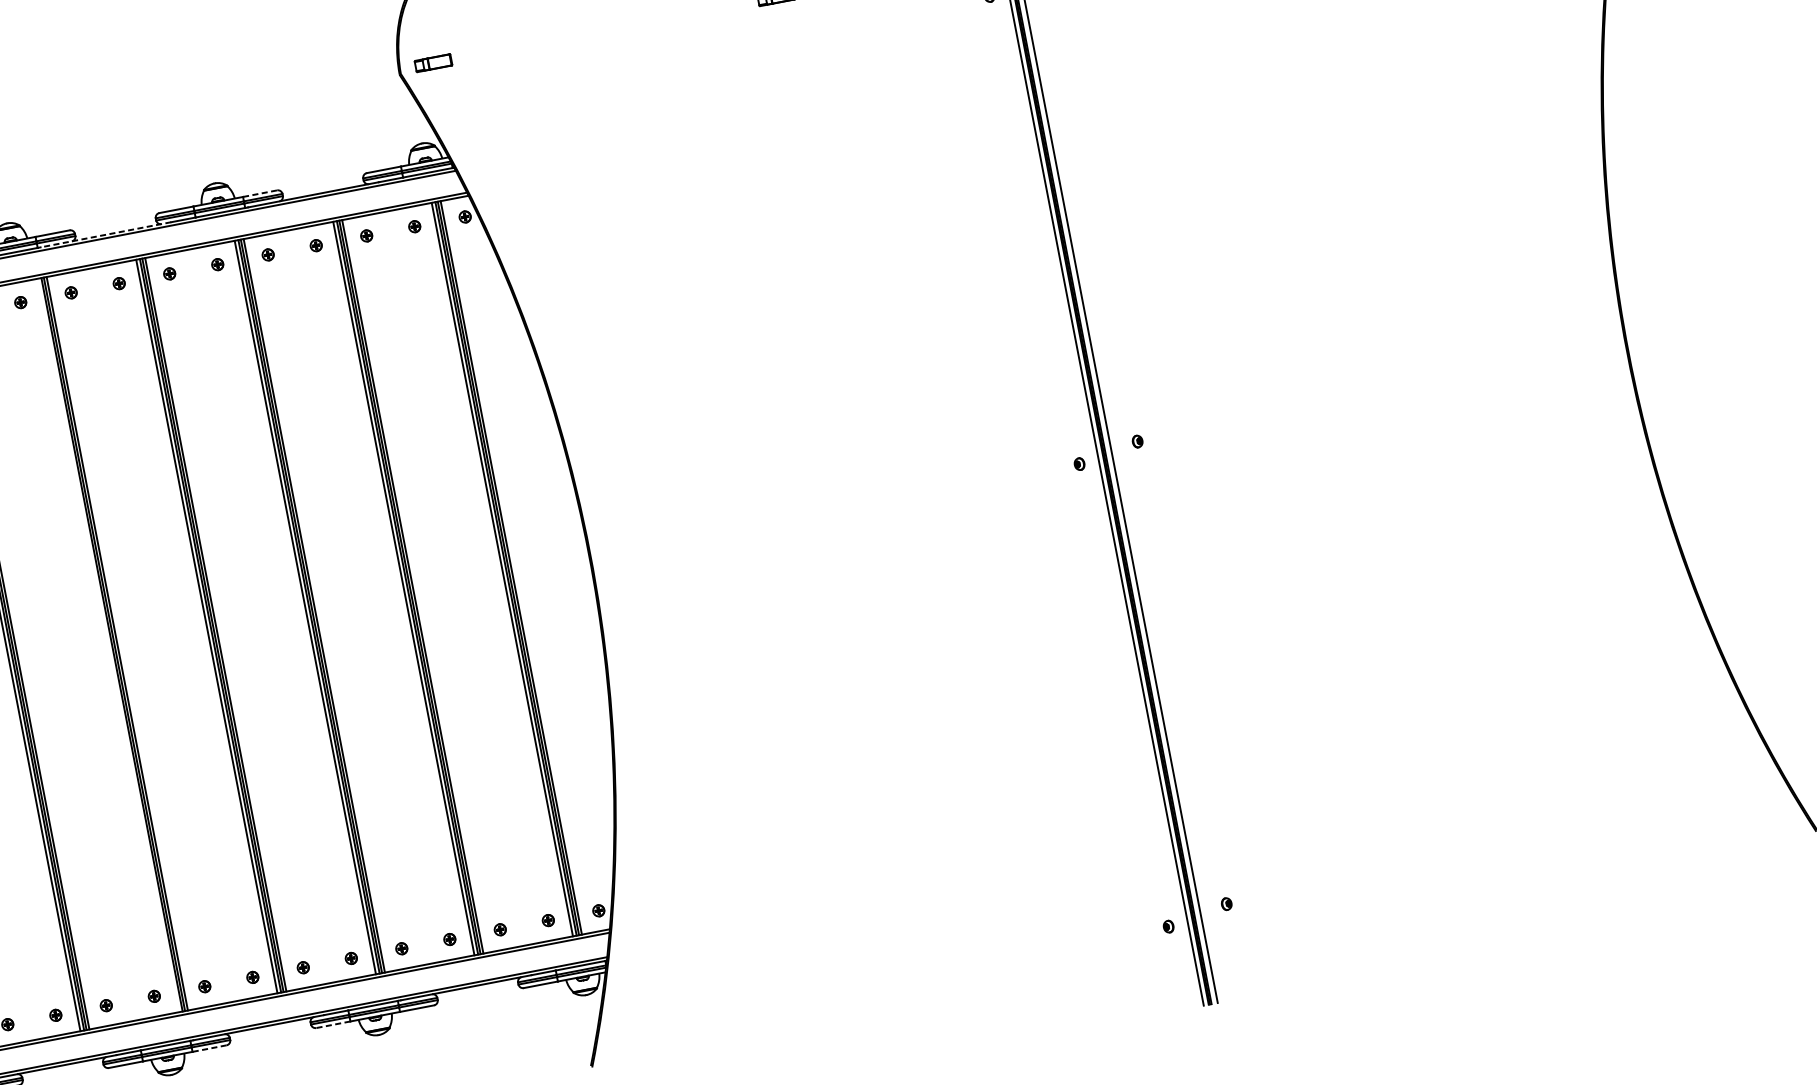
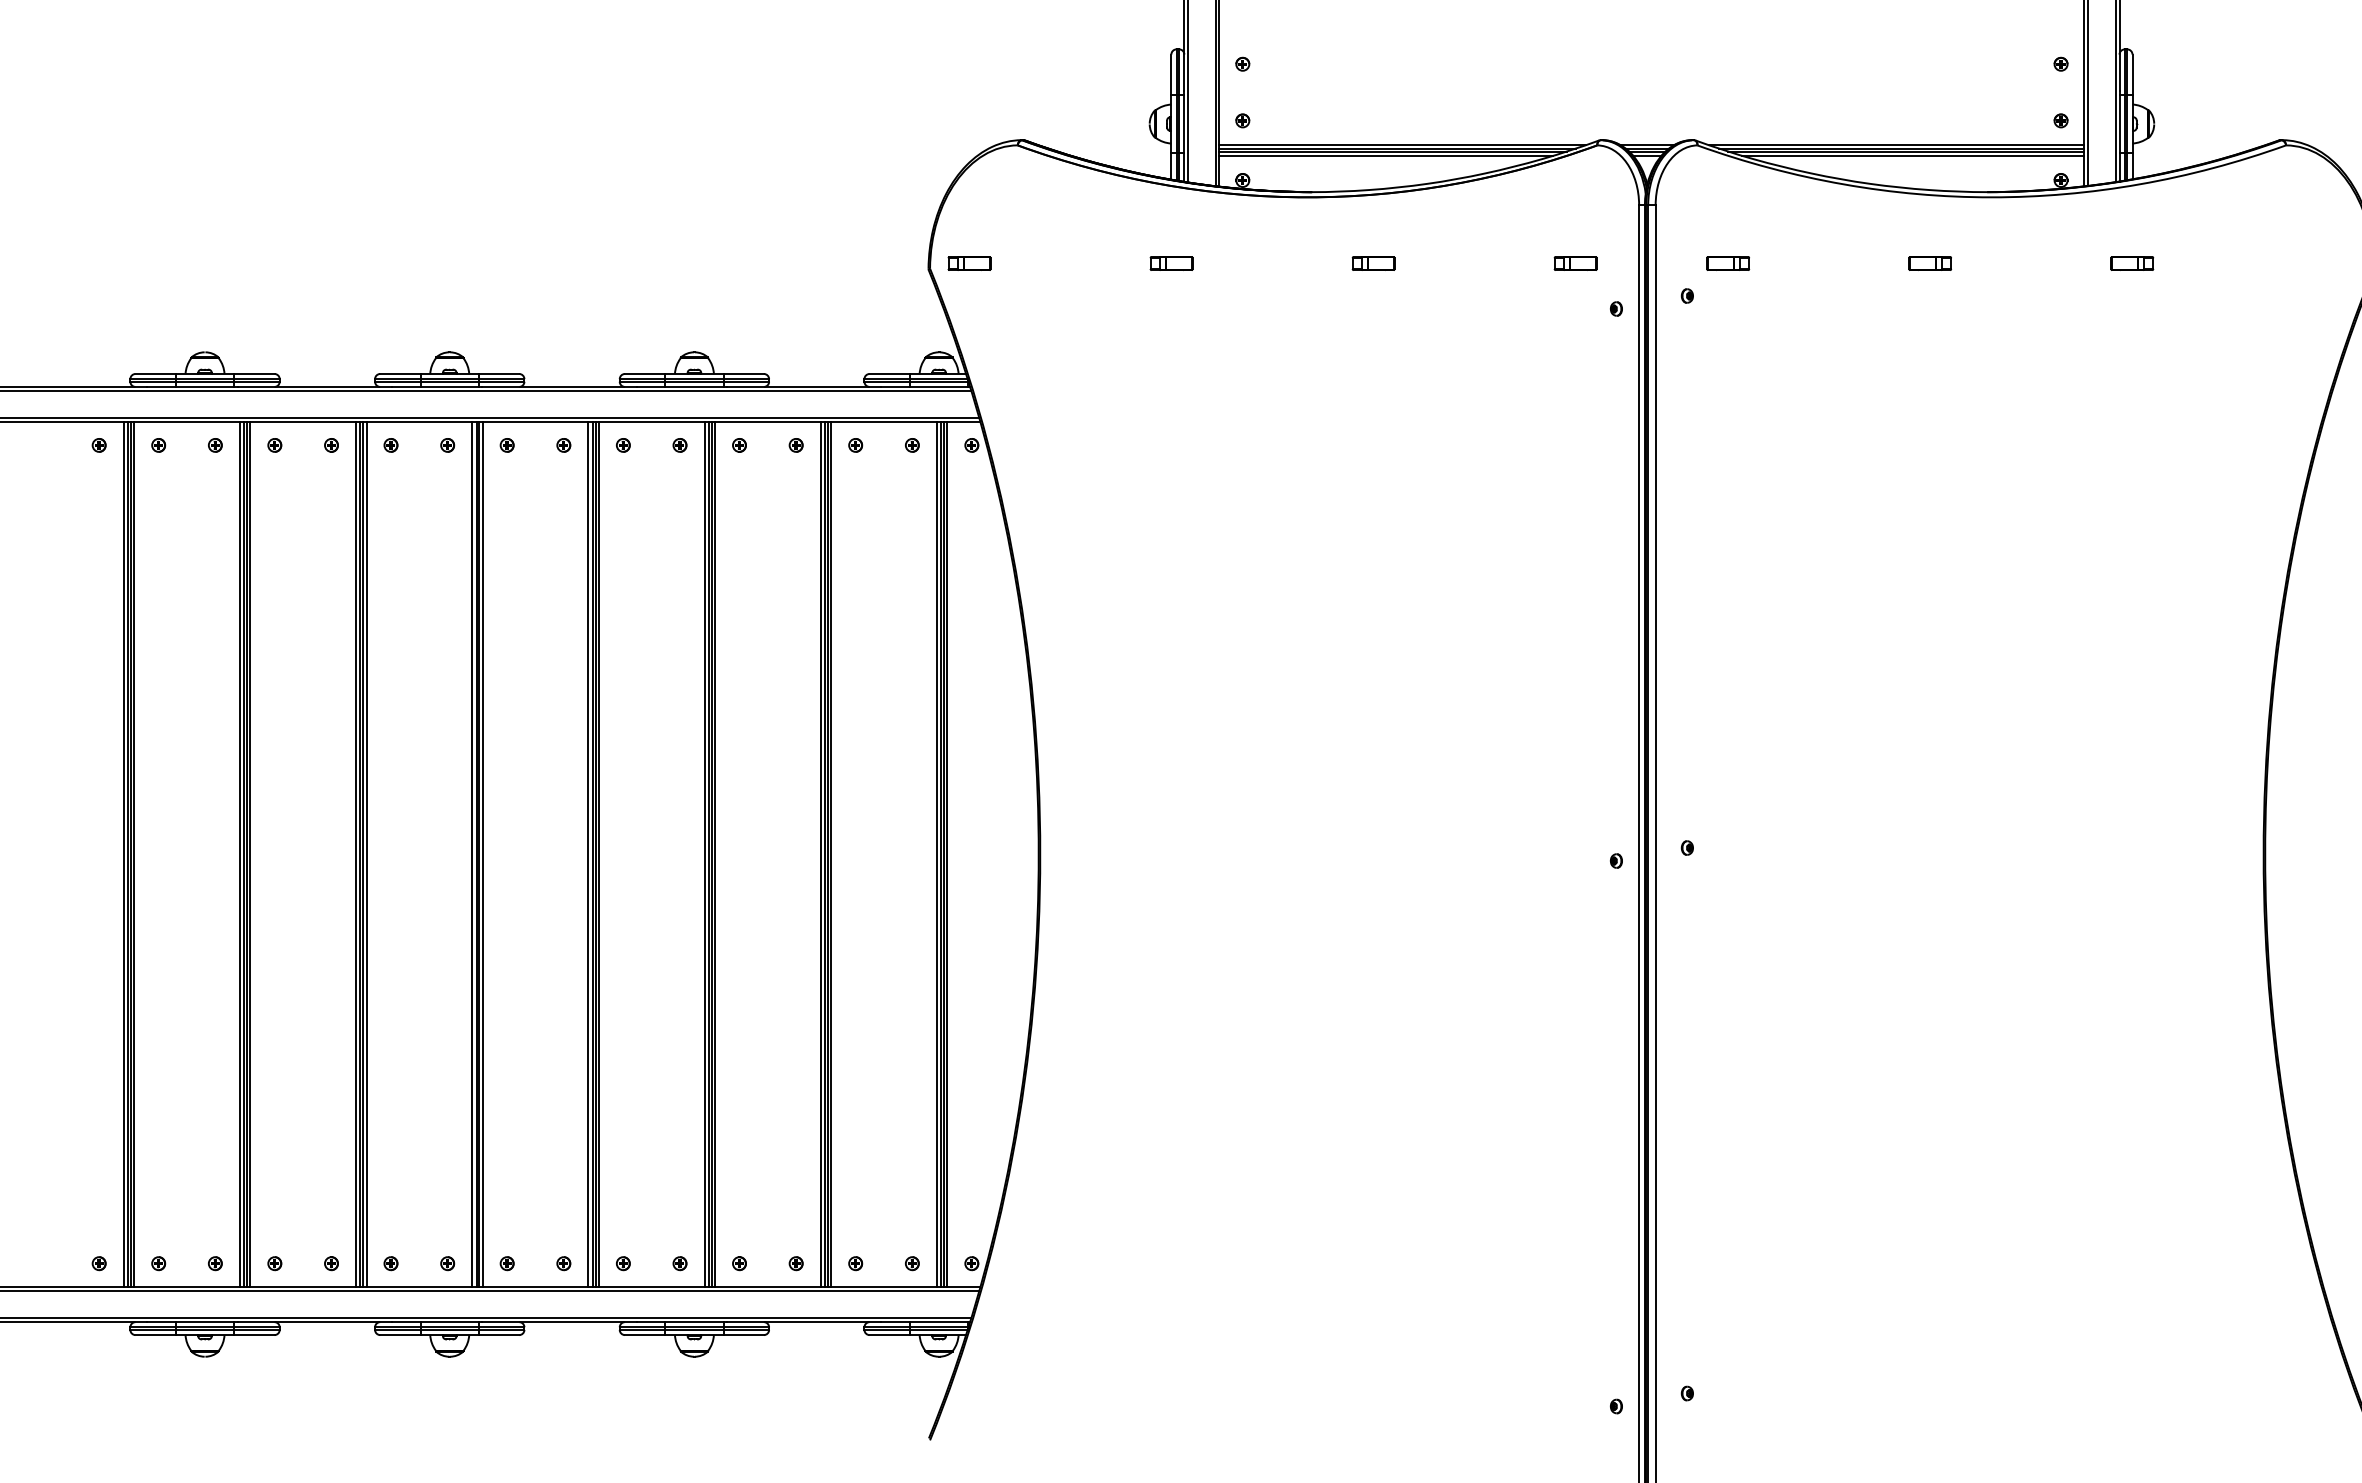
part: (604, 30) -> (1171, 263), added
line: (260, 193) -> (744, 373), dashed -> solid
line: (105, 234) -> (558, 386), dashed -> solid
line: (108, 645) -> (472, 854), added
line: (332, 1025) -> (644, 1335), dashed -> solid
line: (209, 1049) -> (498, 1335), dashed -> solid

